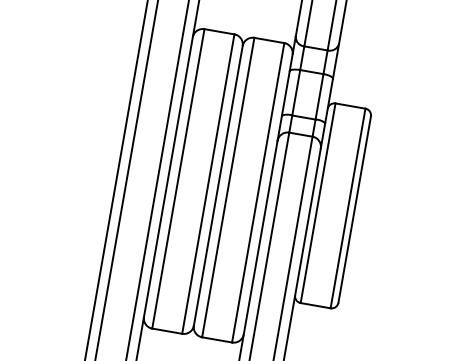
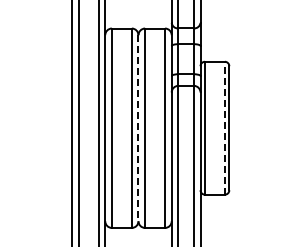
line: (218, 186) -> (138, 128), solid -> dashed
line: (347, 207) -> (224, 127), solid -> dashed

